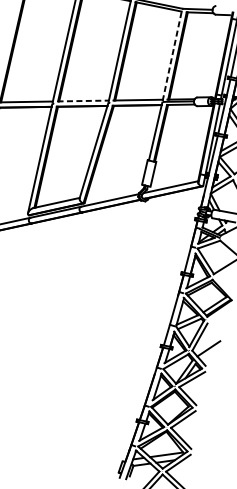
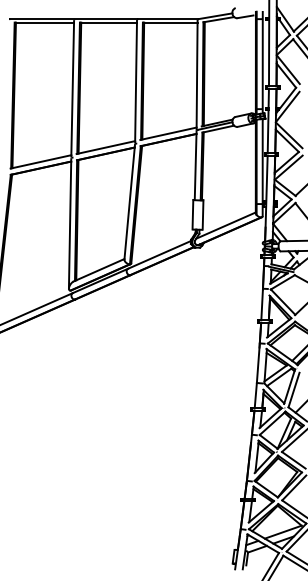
line: (172, 55) -> (197, 74), dashed -> solid
line: (82, 100) -> (105, 147), dashed -> solid

